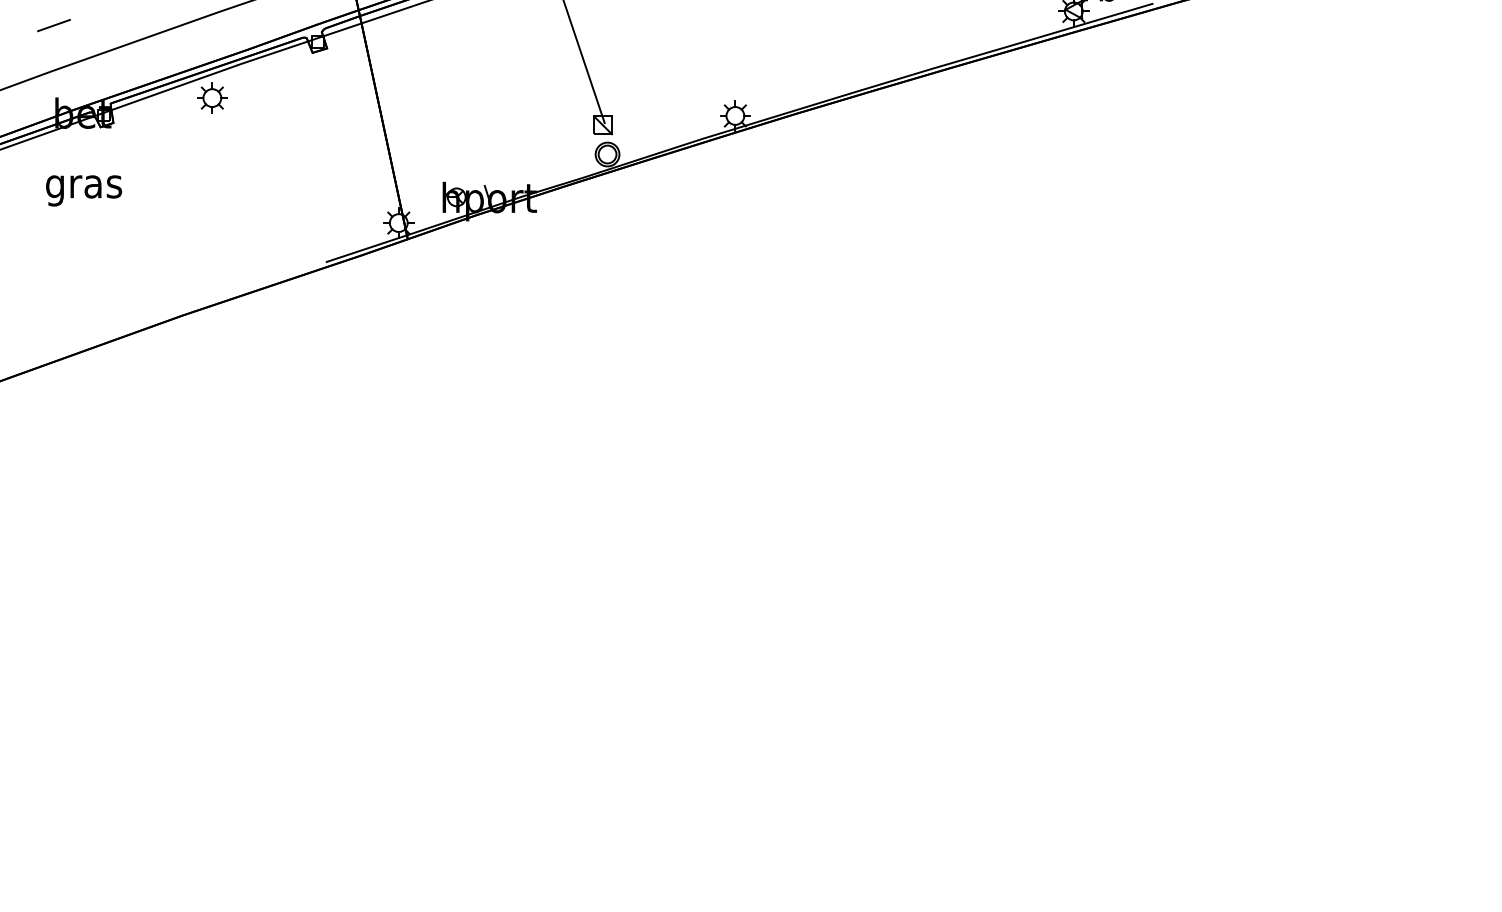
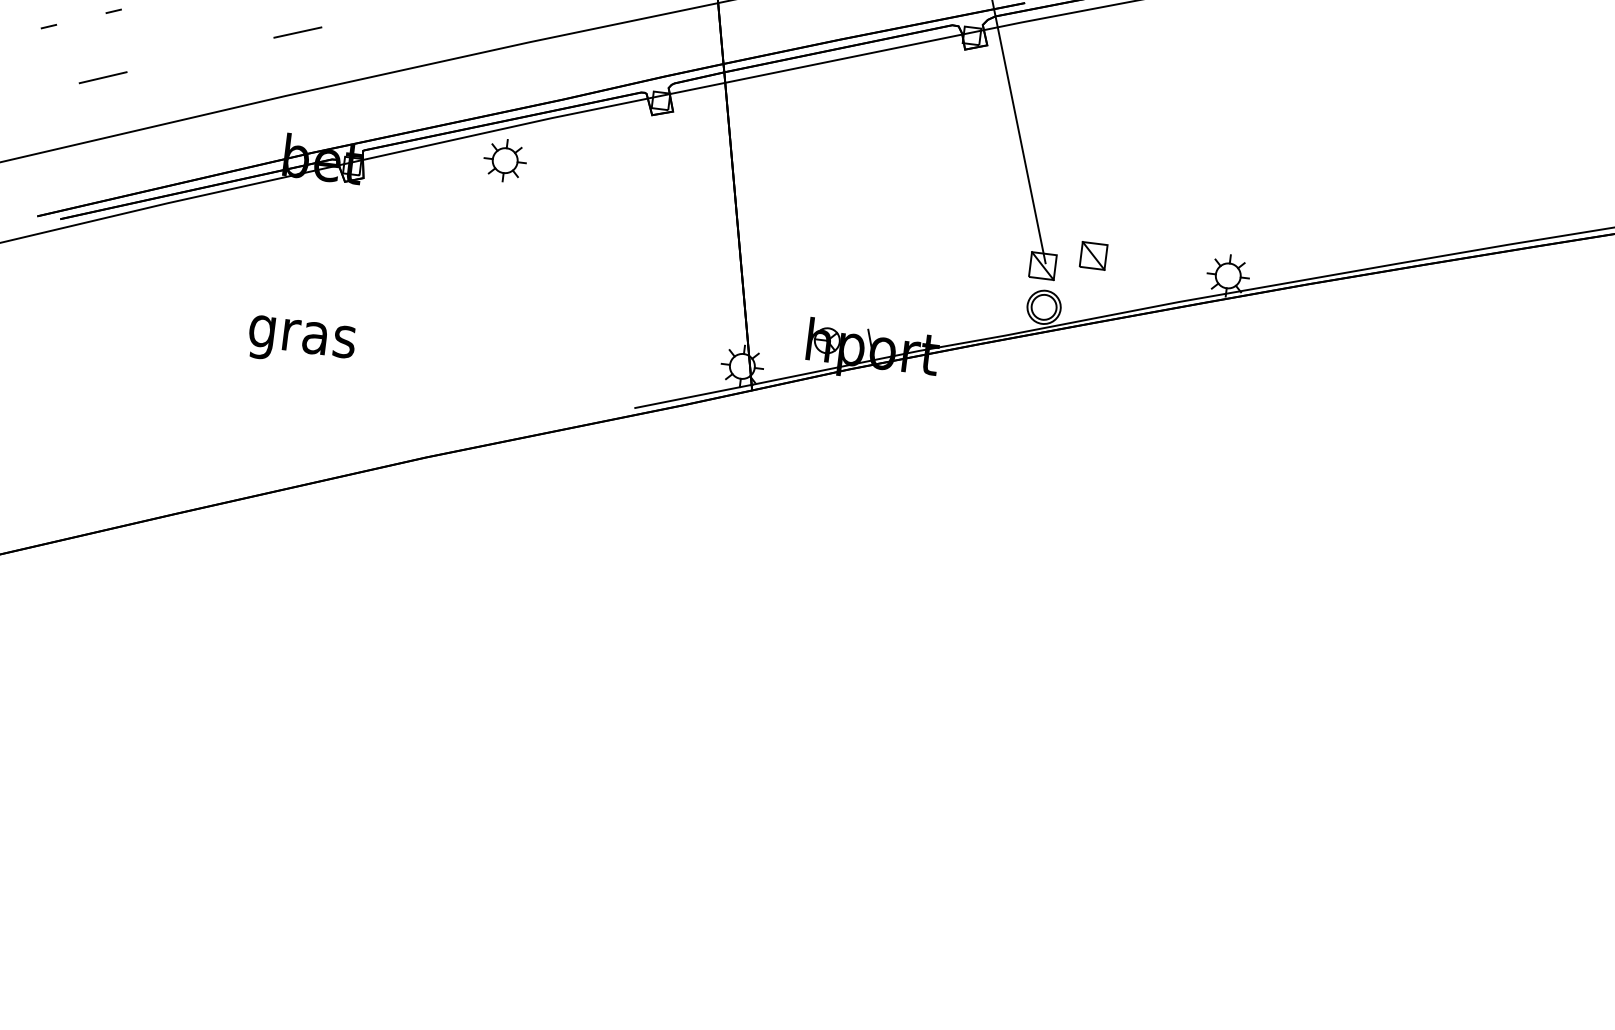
part: (638, 113) -> (1094, 255), added
text: (84, 190) -> (302, 341), moved

